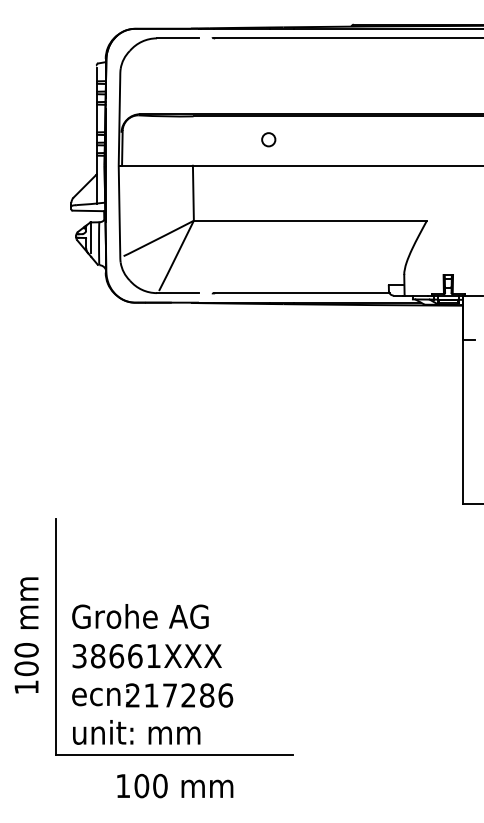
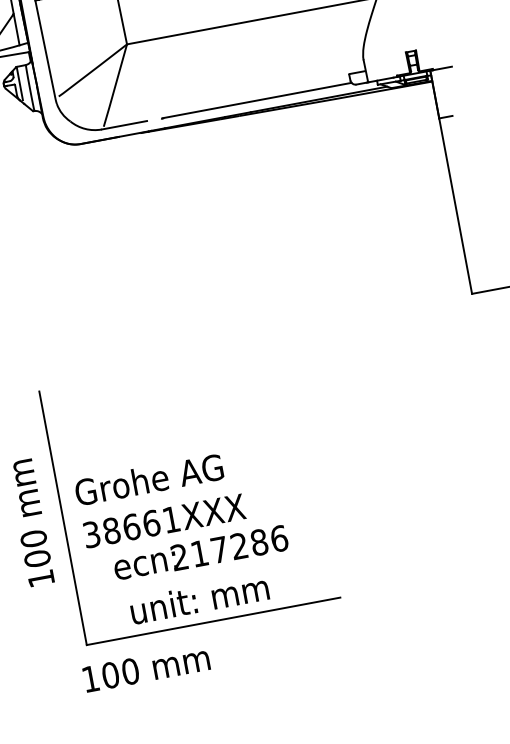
text: (152, 695) -> (200, 553), moved
text: (136, 732) -> (199, 599), moved
text: (175, 785) -> (146, 667), moved

